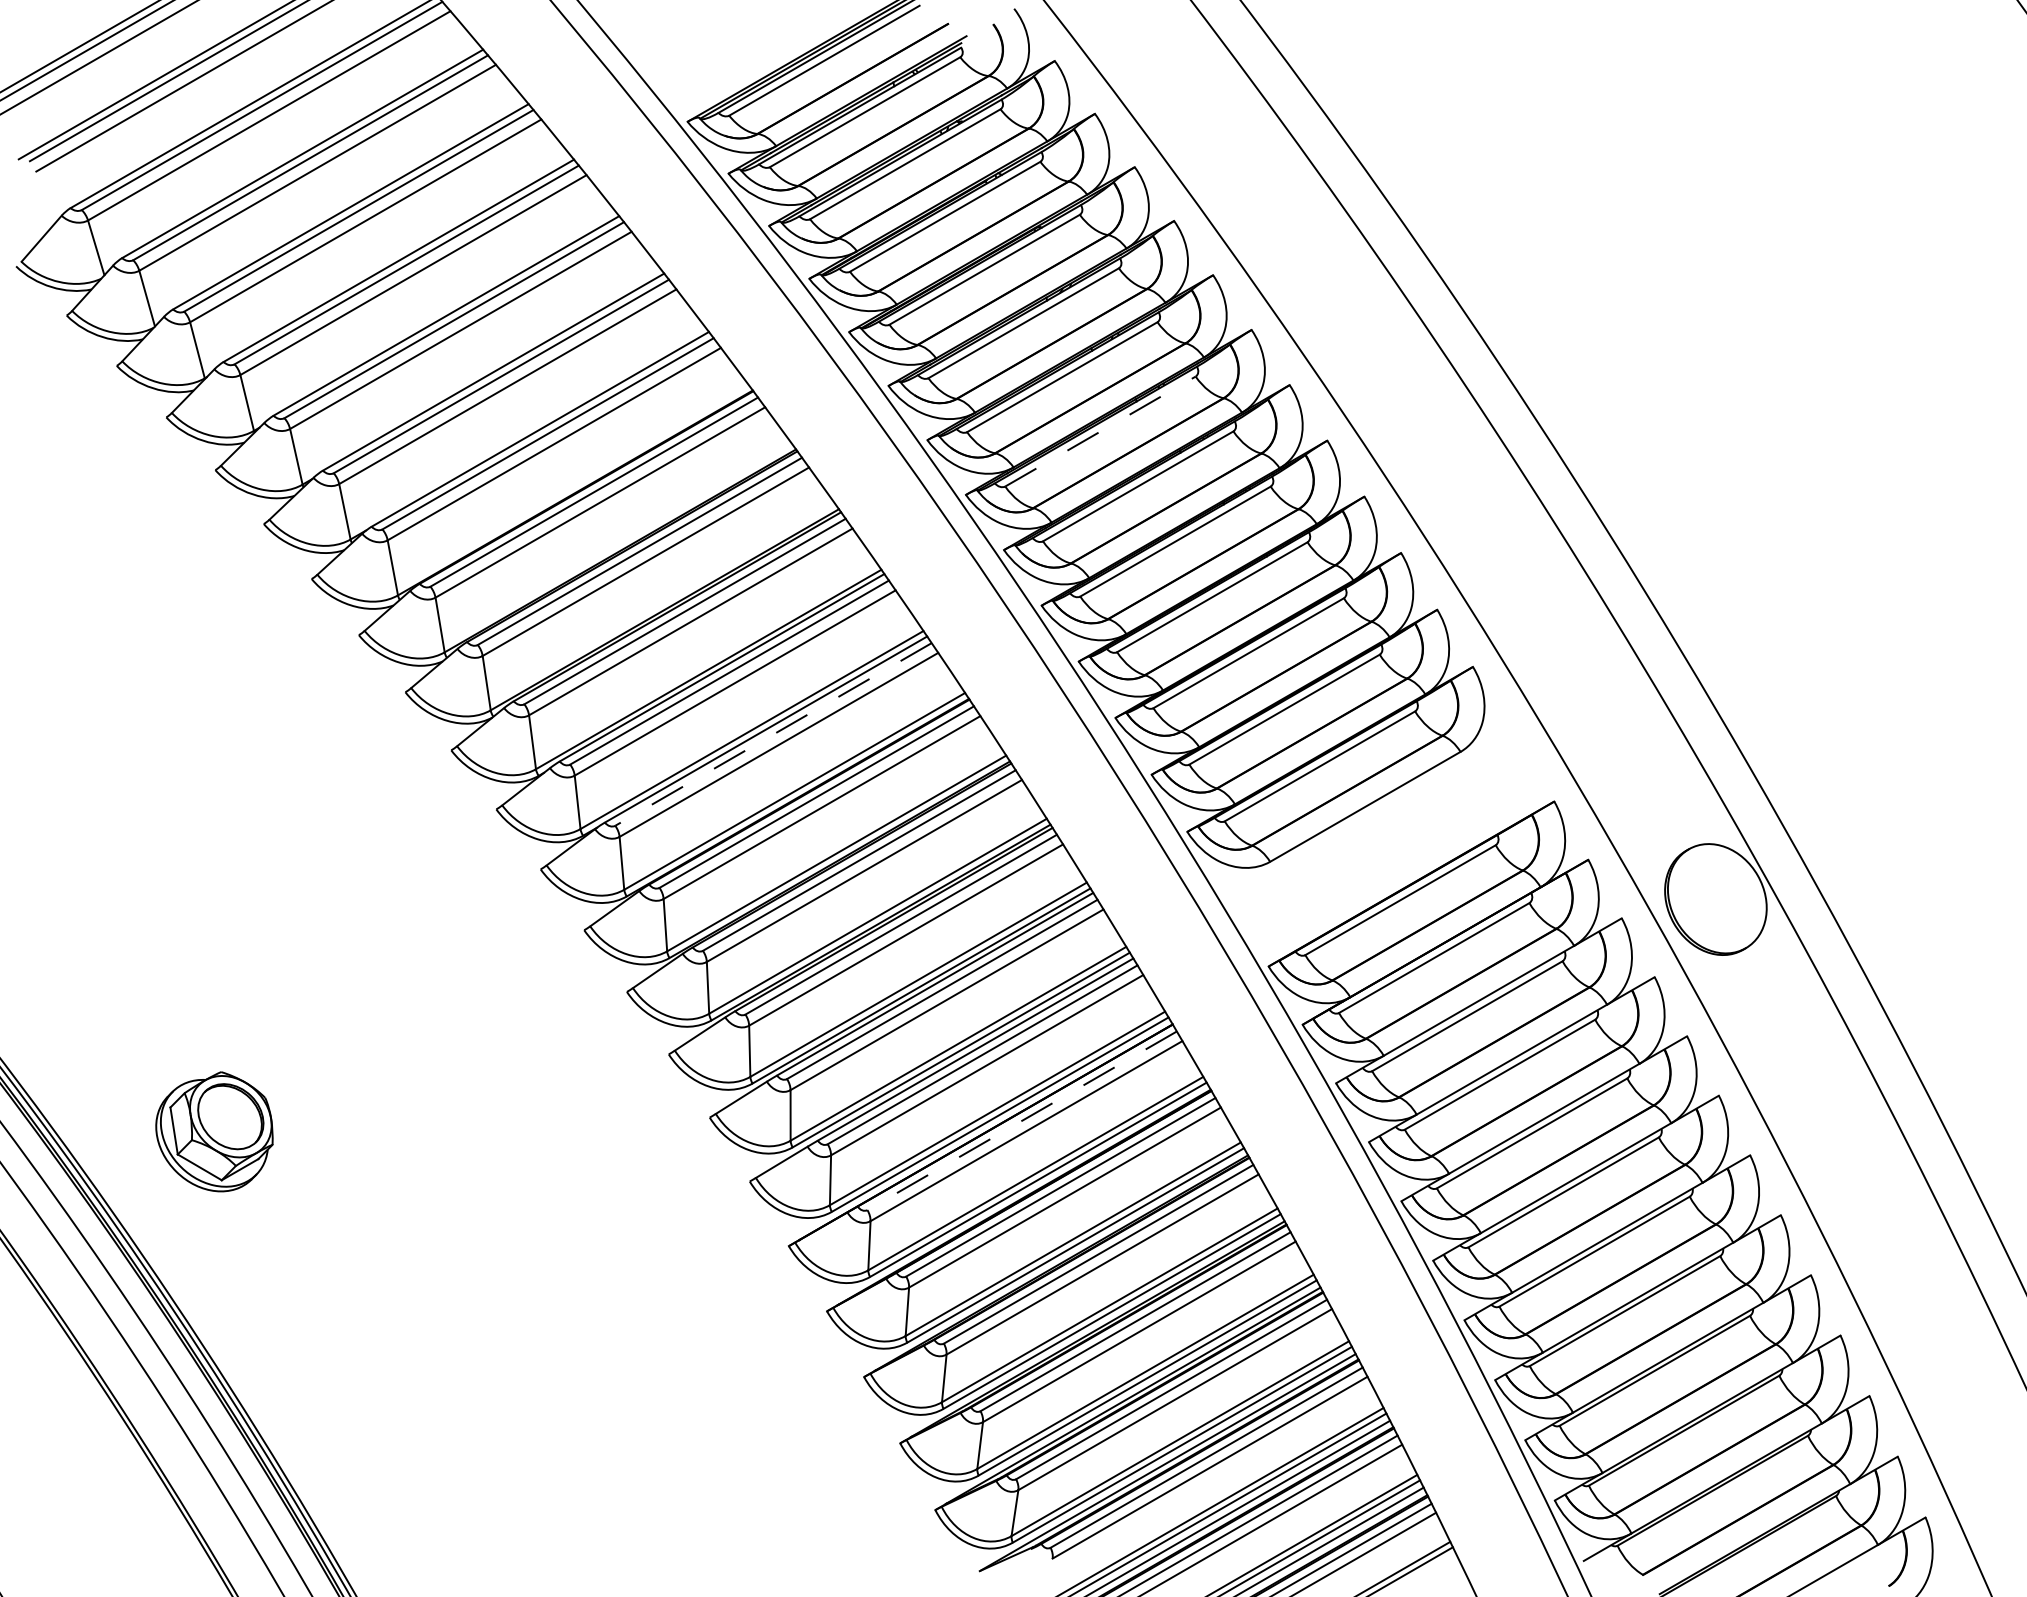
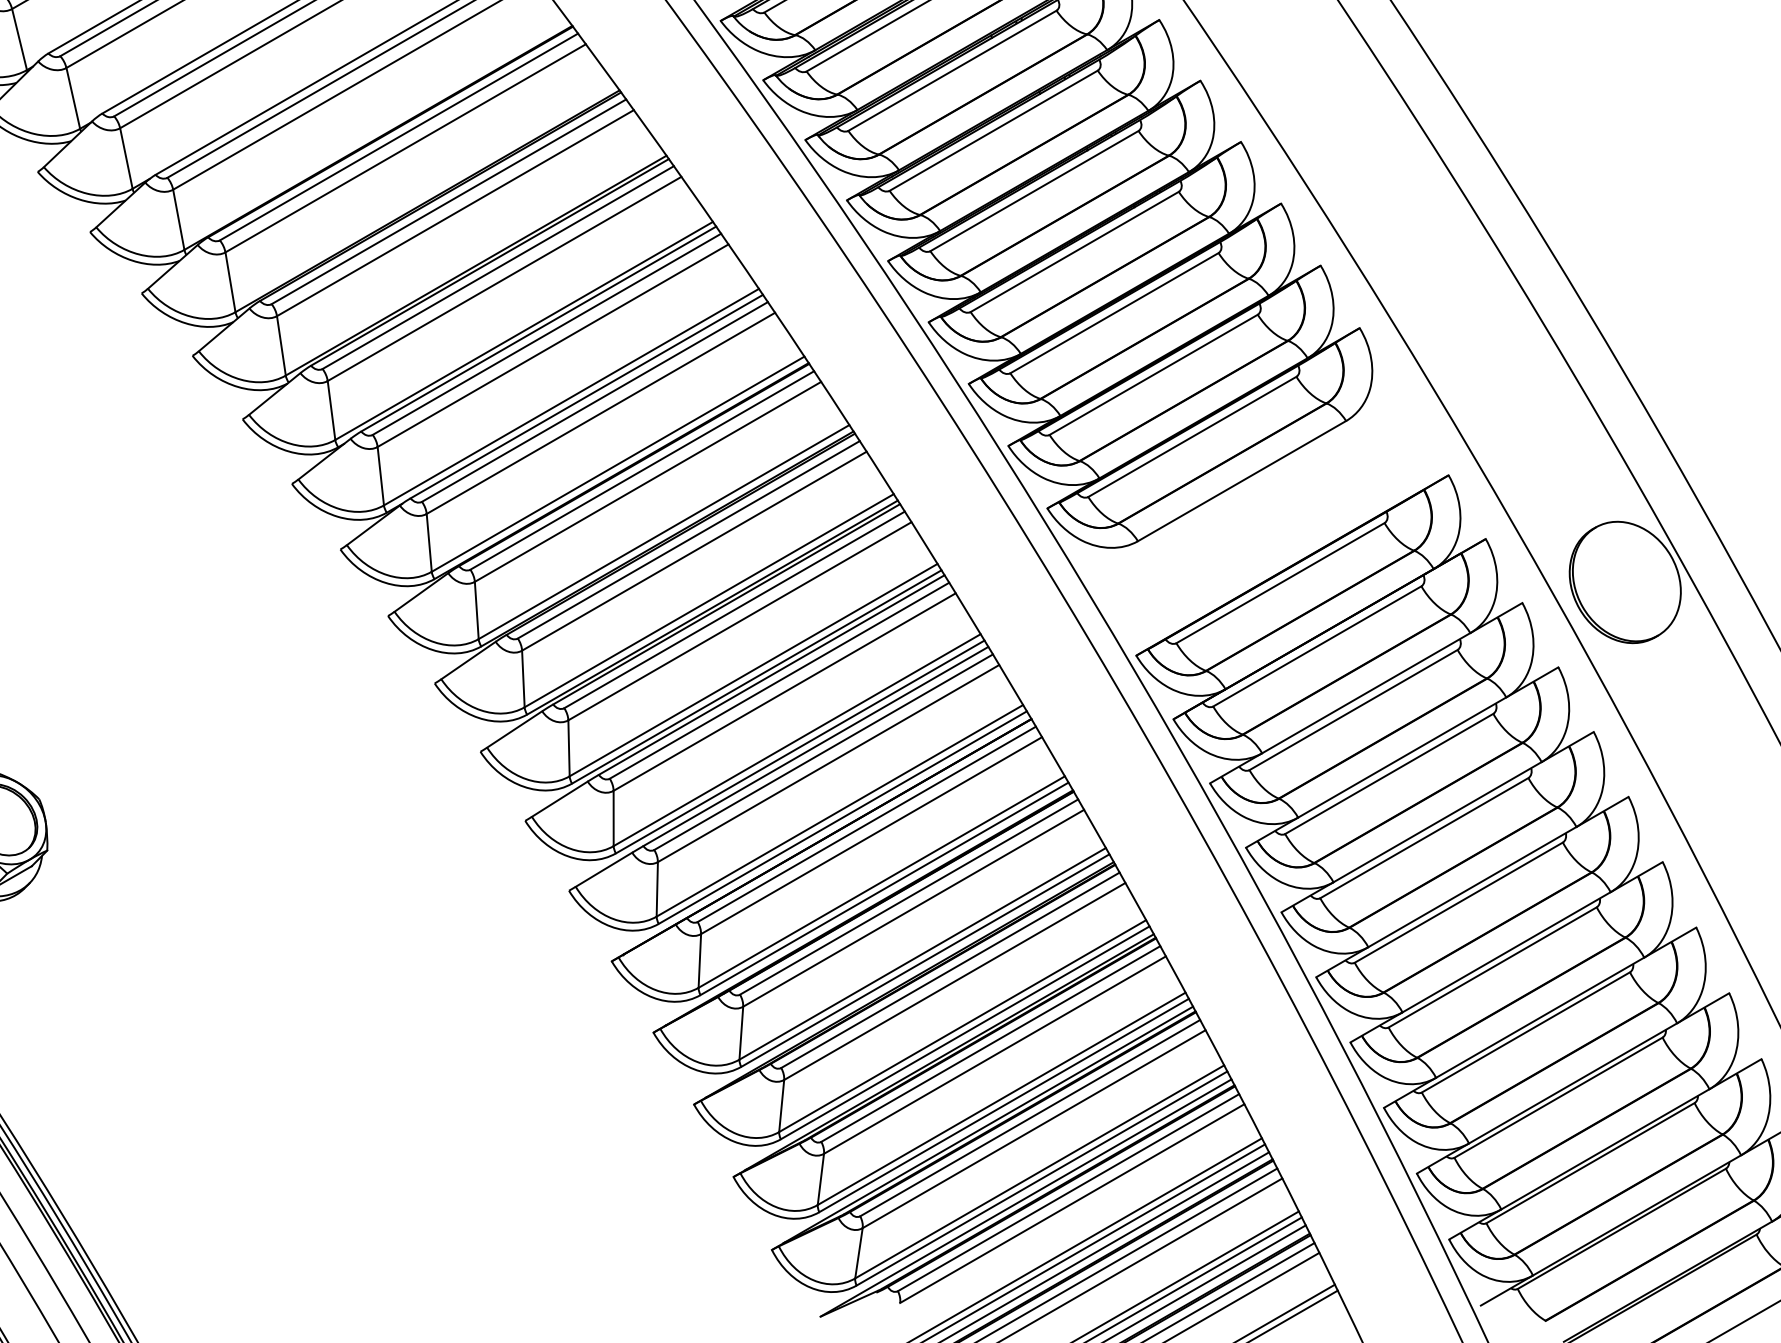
line: (1100, 431) -> (952, 70), dashed -> solid
line: (773, 734) -> (594, 402), dashed -> solid
line: (1022, 1120) -> (867, 824), dashed -> solid

